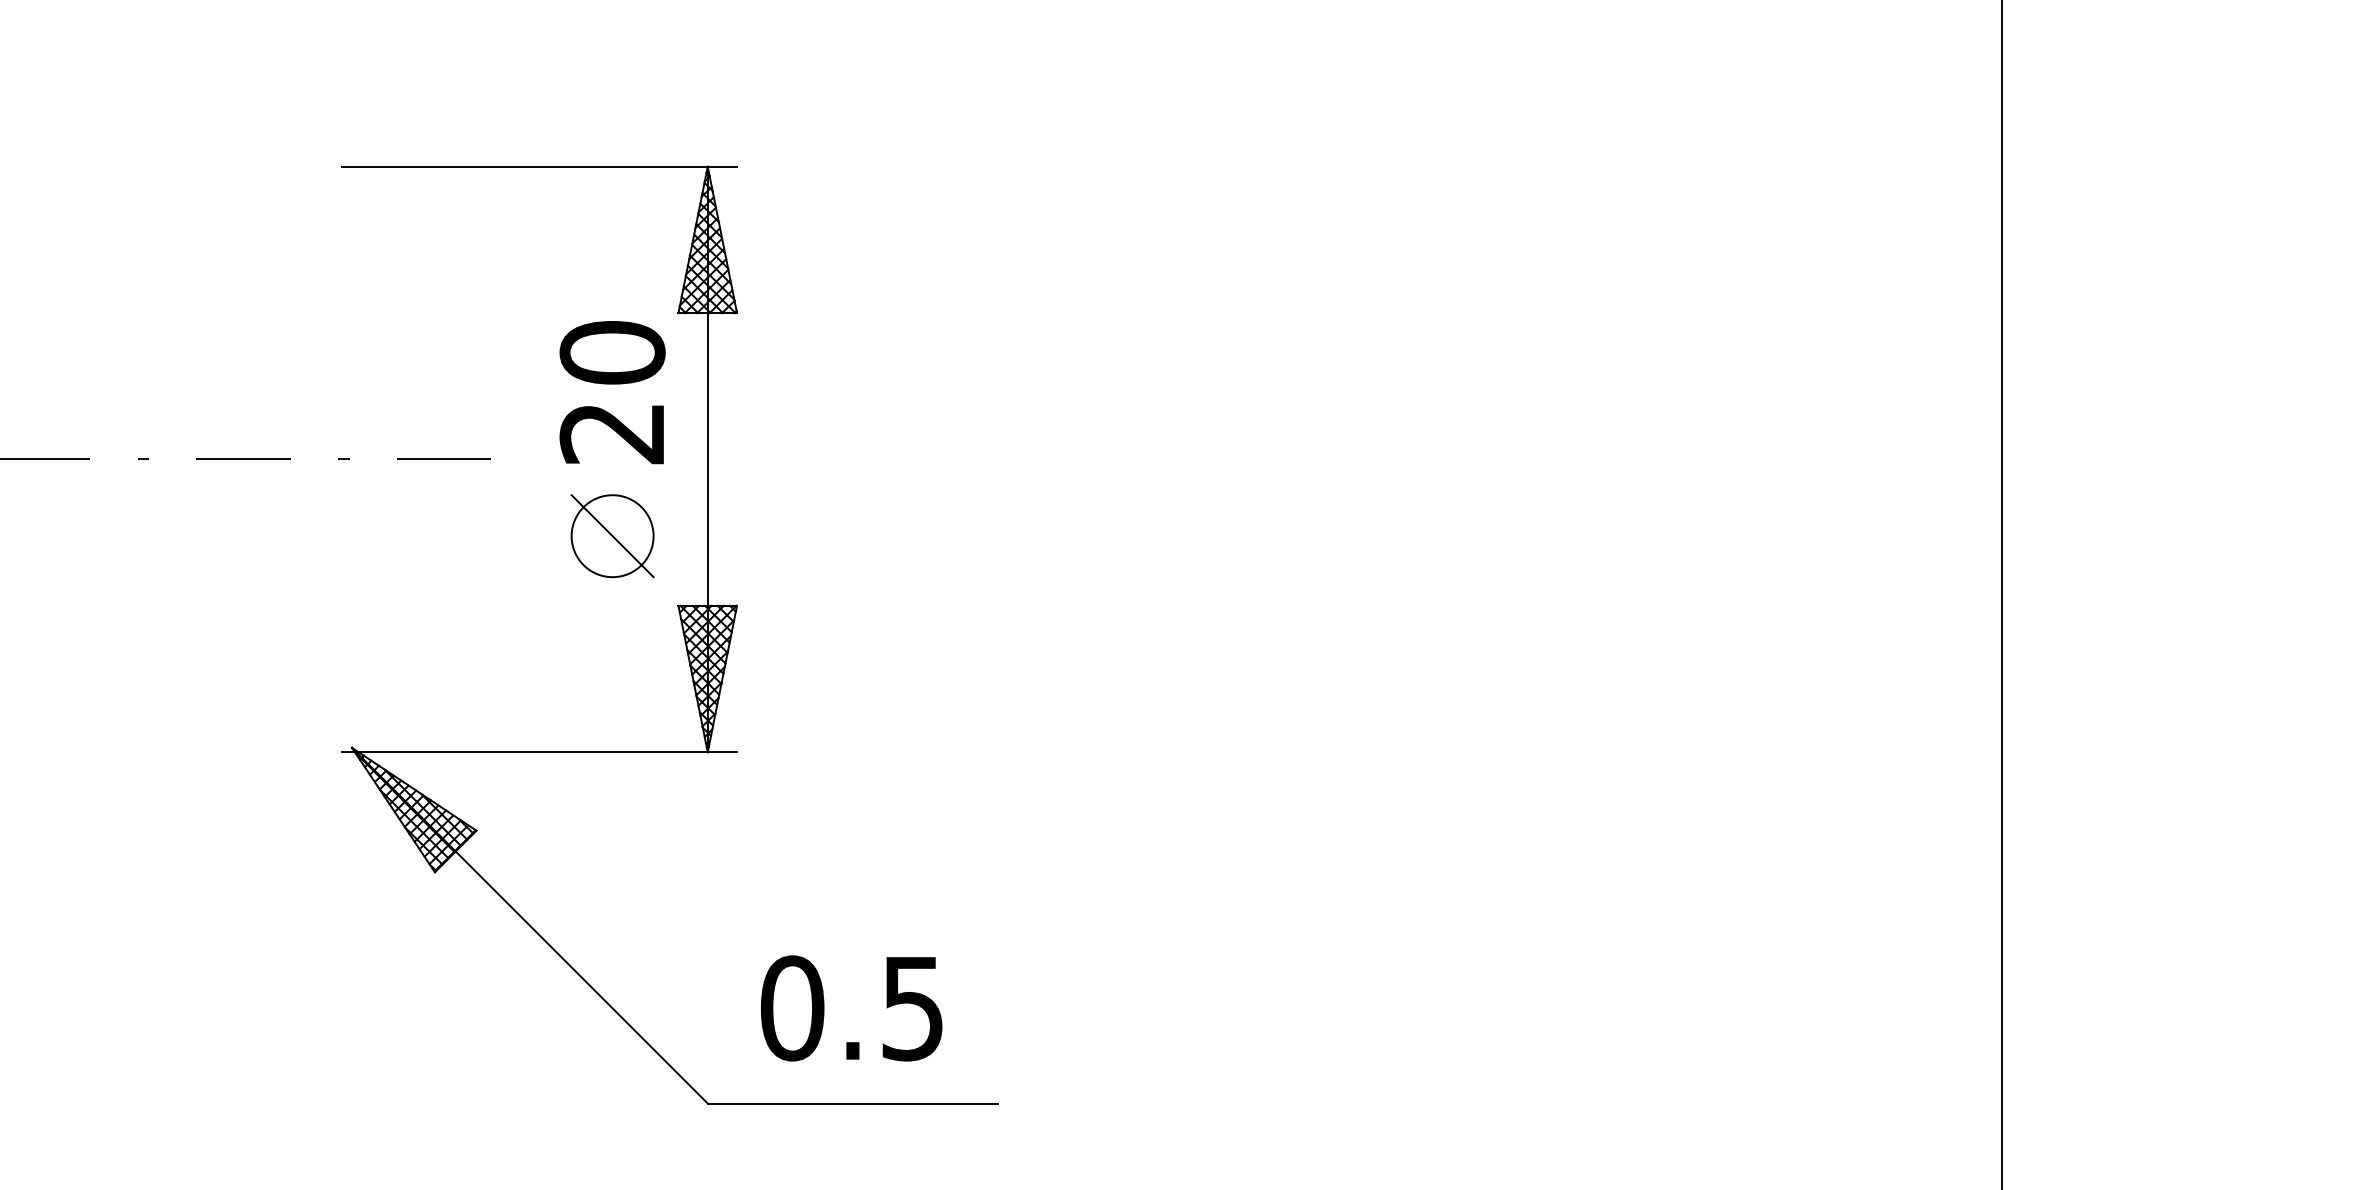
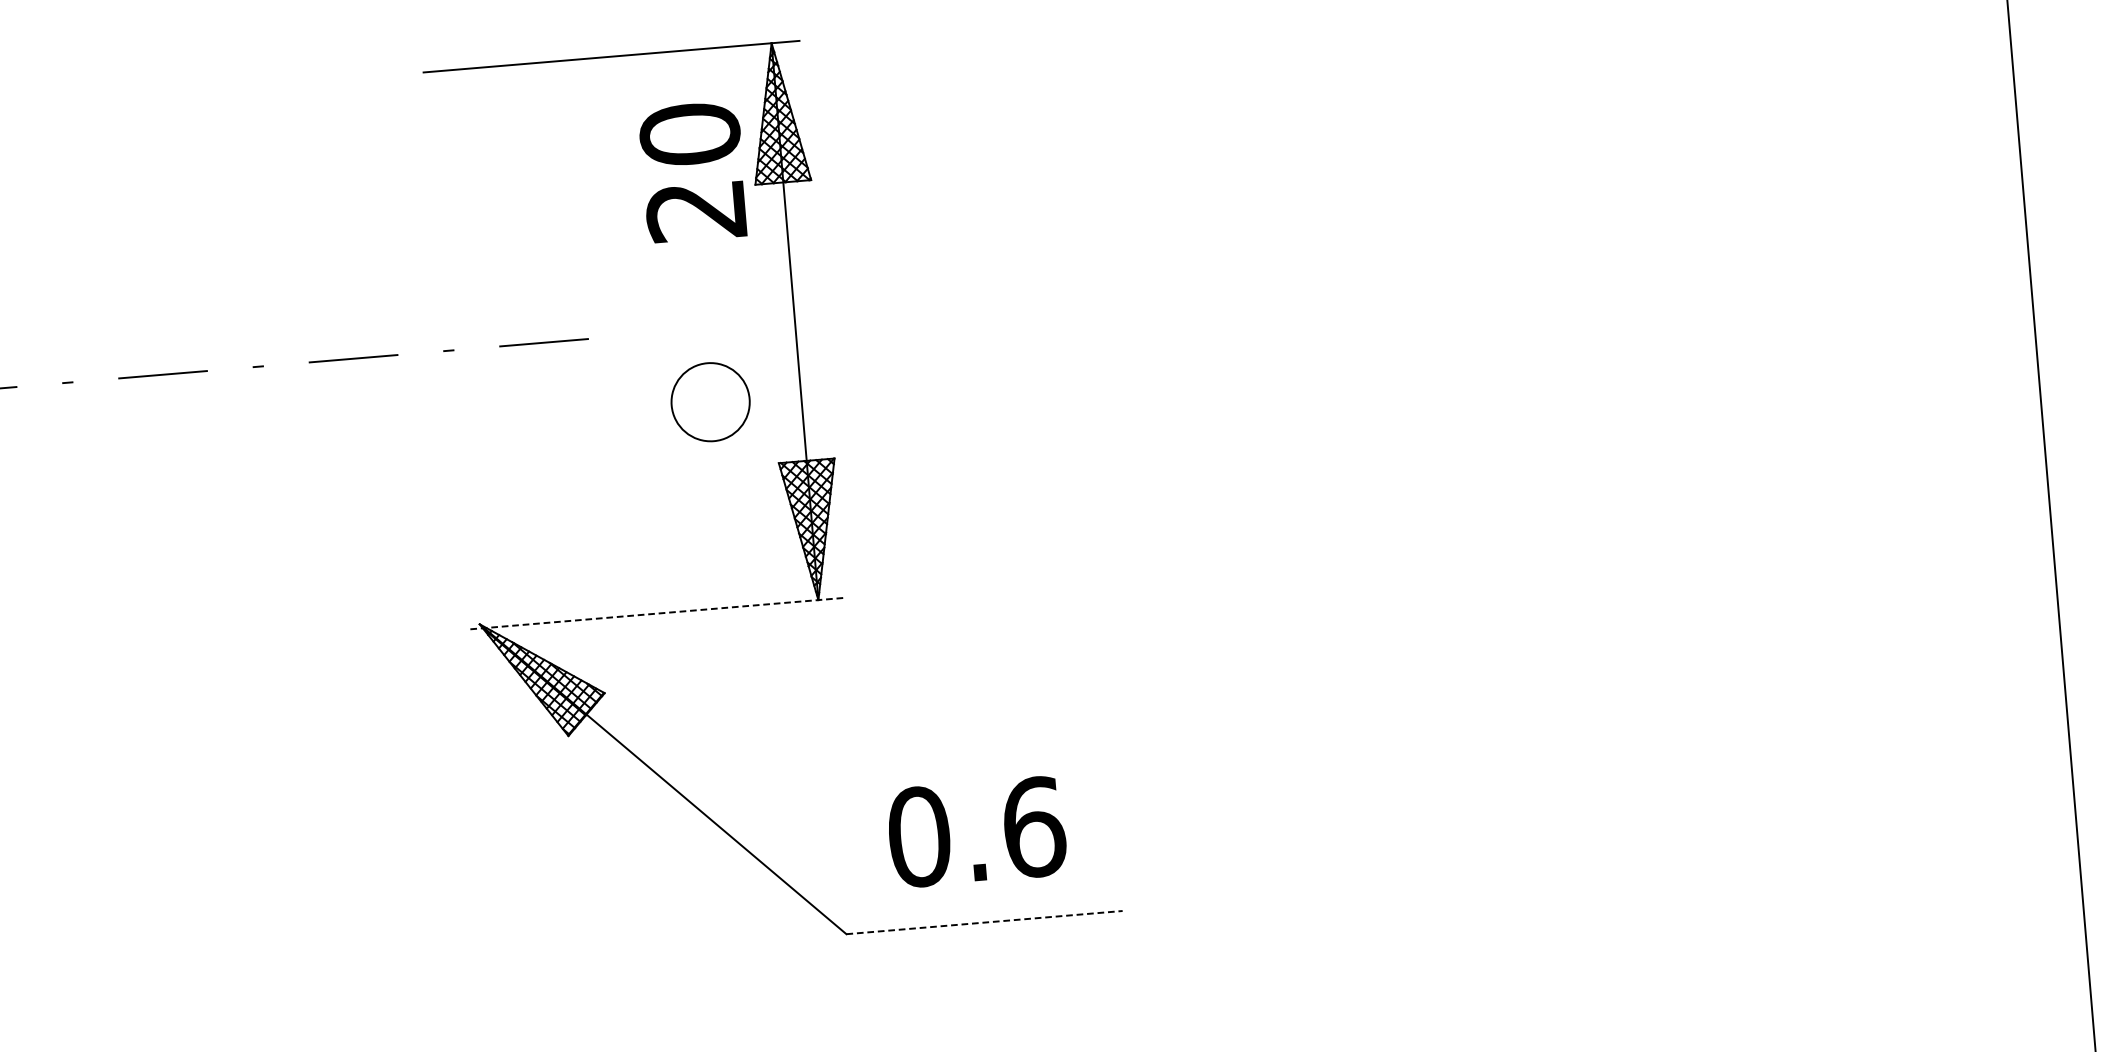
text: (612, 392) -> (693, 172), moved
line: (612, 536) -> (710, 402), removed
line: (539, 752) -> (658, 613), solid -> dashed
text: (913, 1008) -> (1034, 827), 0.5 -> 0.6
line: (853, 1103) -> (985, 922), solid -> dashed

